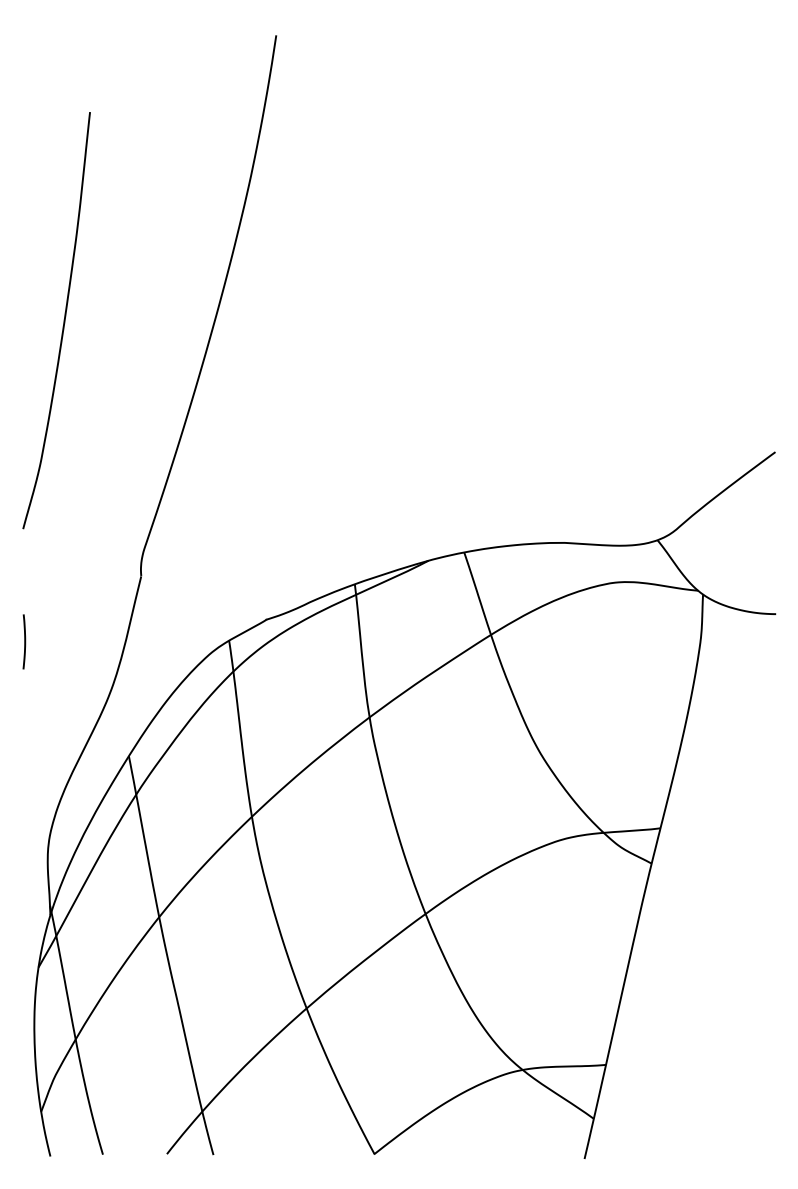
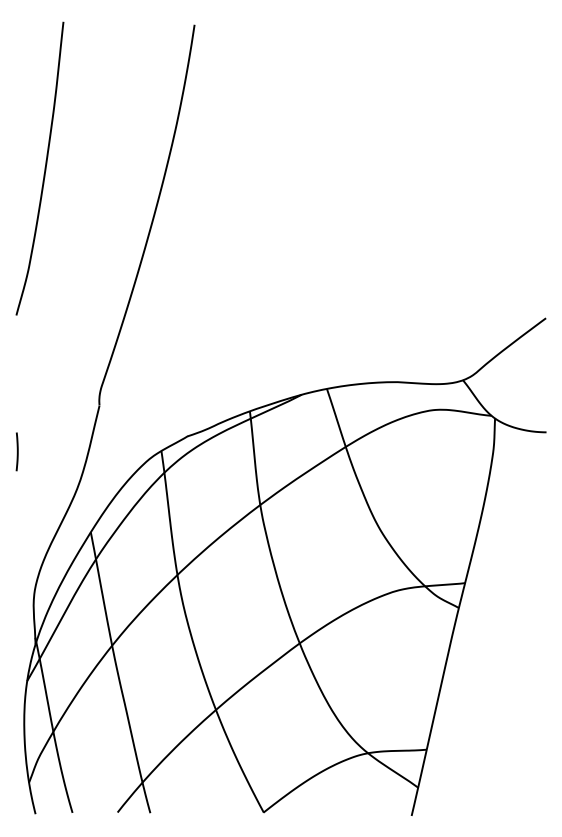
curve: (63, 320) -> (44, 168), moved

